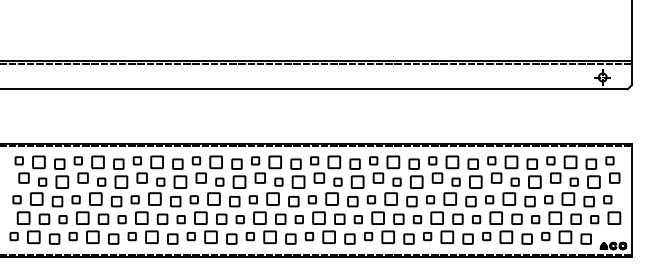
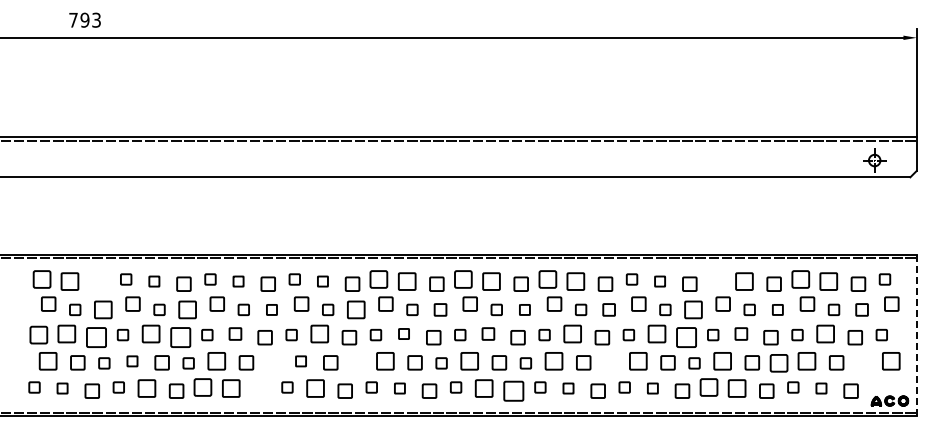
part: (19, 160) -> (41, 279), size x1.6
part: (255, 160) -> (379, 279), size x1.6
part: (314, 160) -> (463, 279), size x1.6
part: (373, 160) -> (547, 279), size x1.6
part: (491, 160) -> (716, 279), removed
part: (550, 160) -> (800, 279), size x1.6
part: (98, 162) -> (154, 281), size x0.6
part: (157, 162) -> (238, 281), size x0.6
part: (215, 162) -> (322, 281), size x0.6
part: (451, 162) -> (659, 281), size x0.6
part: (59, 163) -> (99, 283), removed
part: (180, 181) -> (271, 309), size x0.6
part: (298, 181) -> (440, 309), size x0.7
part: (357, 181) -> (524, 309), size x0.6
part: (416, 181) -> (608, 309), size x0.7
part: (534, 181) -> (777, 309), size x0.6
part: (593, 181) -> (861, 309), size x0.7
part: (154, 198) -> (235, 333), size x0.7
part: (272, 198) -> (403, 333), size x0.6
part: (332, 198) -> (488, 333), size x0.7
part: (509, 198) -> (741, 333), size x0.7
part: (16, 199) -> (38, 334), size x1.6
line: (632, 200) -> (916, 335), solid -> dashed
part: (57, 201) -> (96, 337), size x1.4
part: (116, 201) -> (180, 337), size x1.4
part: (470, 201) -> (686, 337), size x1.4
part: (82, 218) -> (132, 361), size x0.6
part: (200, 218) -> (300, 361), size x0.6
part: (180, 219) -> (272, 363), removed
part: (240, 219) -> (357, 363), removed
part: (417, 219) -> (610, 363), removed
part: (535, 219) -> (778, 363), size x1.6
part: (594, 219) -> (863, 363), removed
part: (132, 236) -> (203, 387), size x1.6
part: (486, 236) -> (708, 387), size x1.6
part: (33, 237) -> (62, 388), size x0.6
part: (269, 237) -> (399, 388), size x0.6
part: (388, 237) -> (568, 388), size x0.6
part: (447, 237) -> (652, 388), size x0.6
part: (565, 237) -> (821, 388), size x0.6
part: (172, 238) -> (260, 390), removed
part: (349, 238) -> (513, 390), size x1.4

